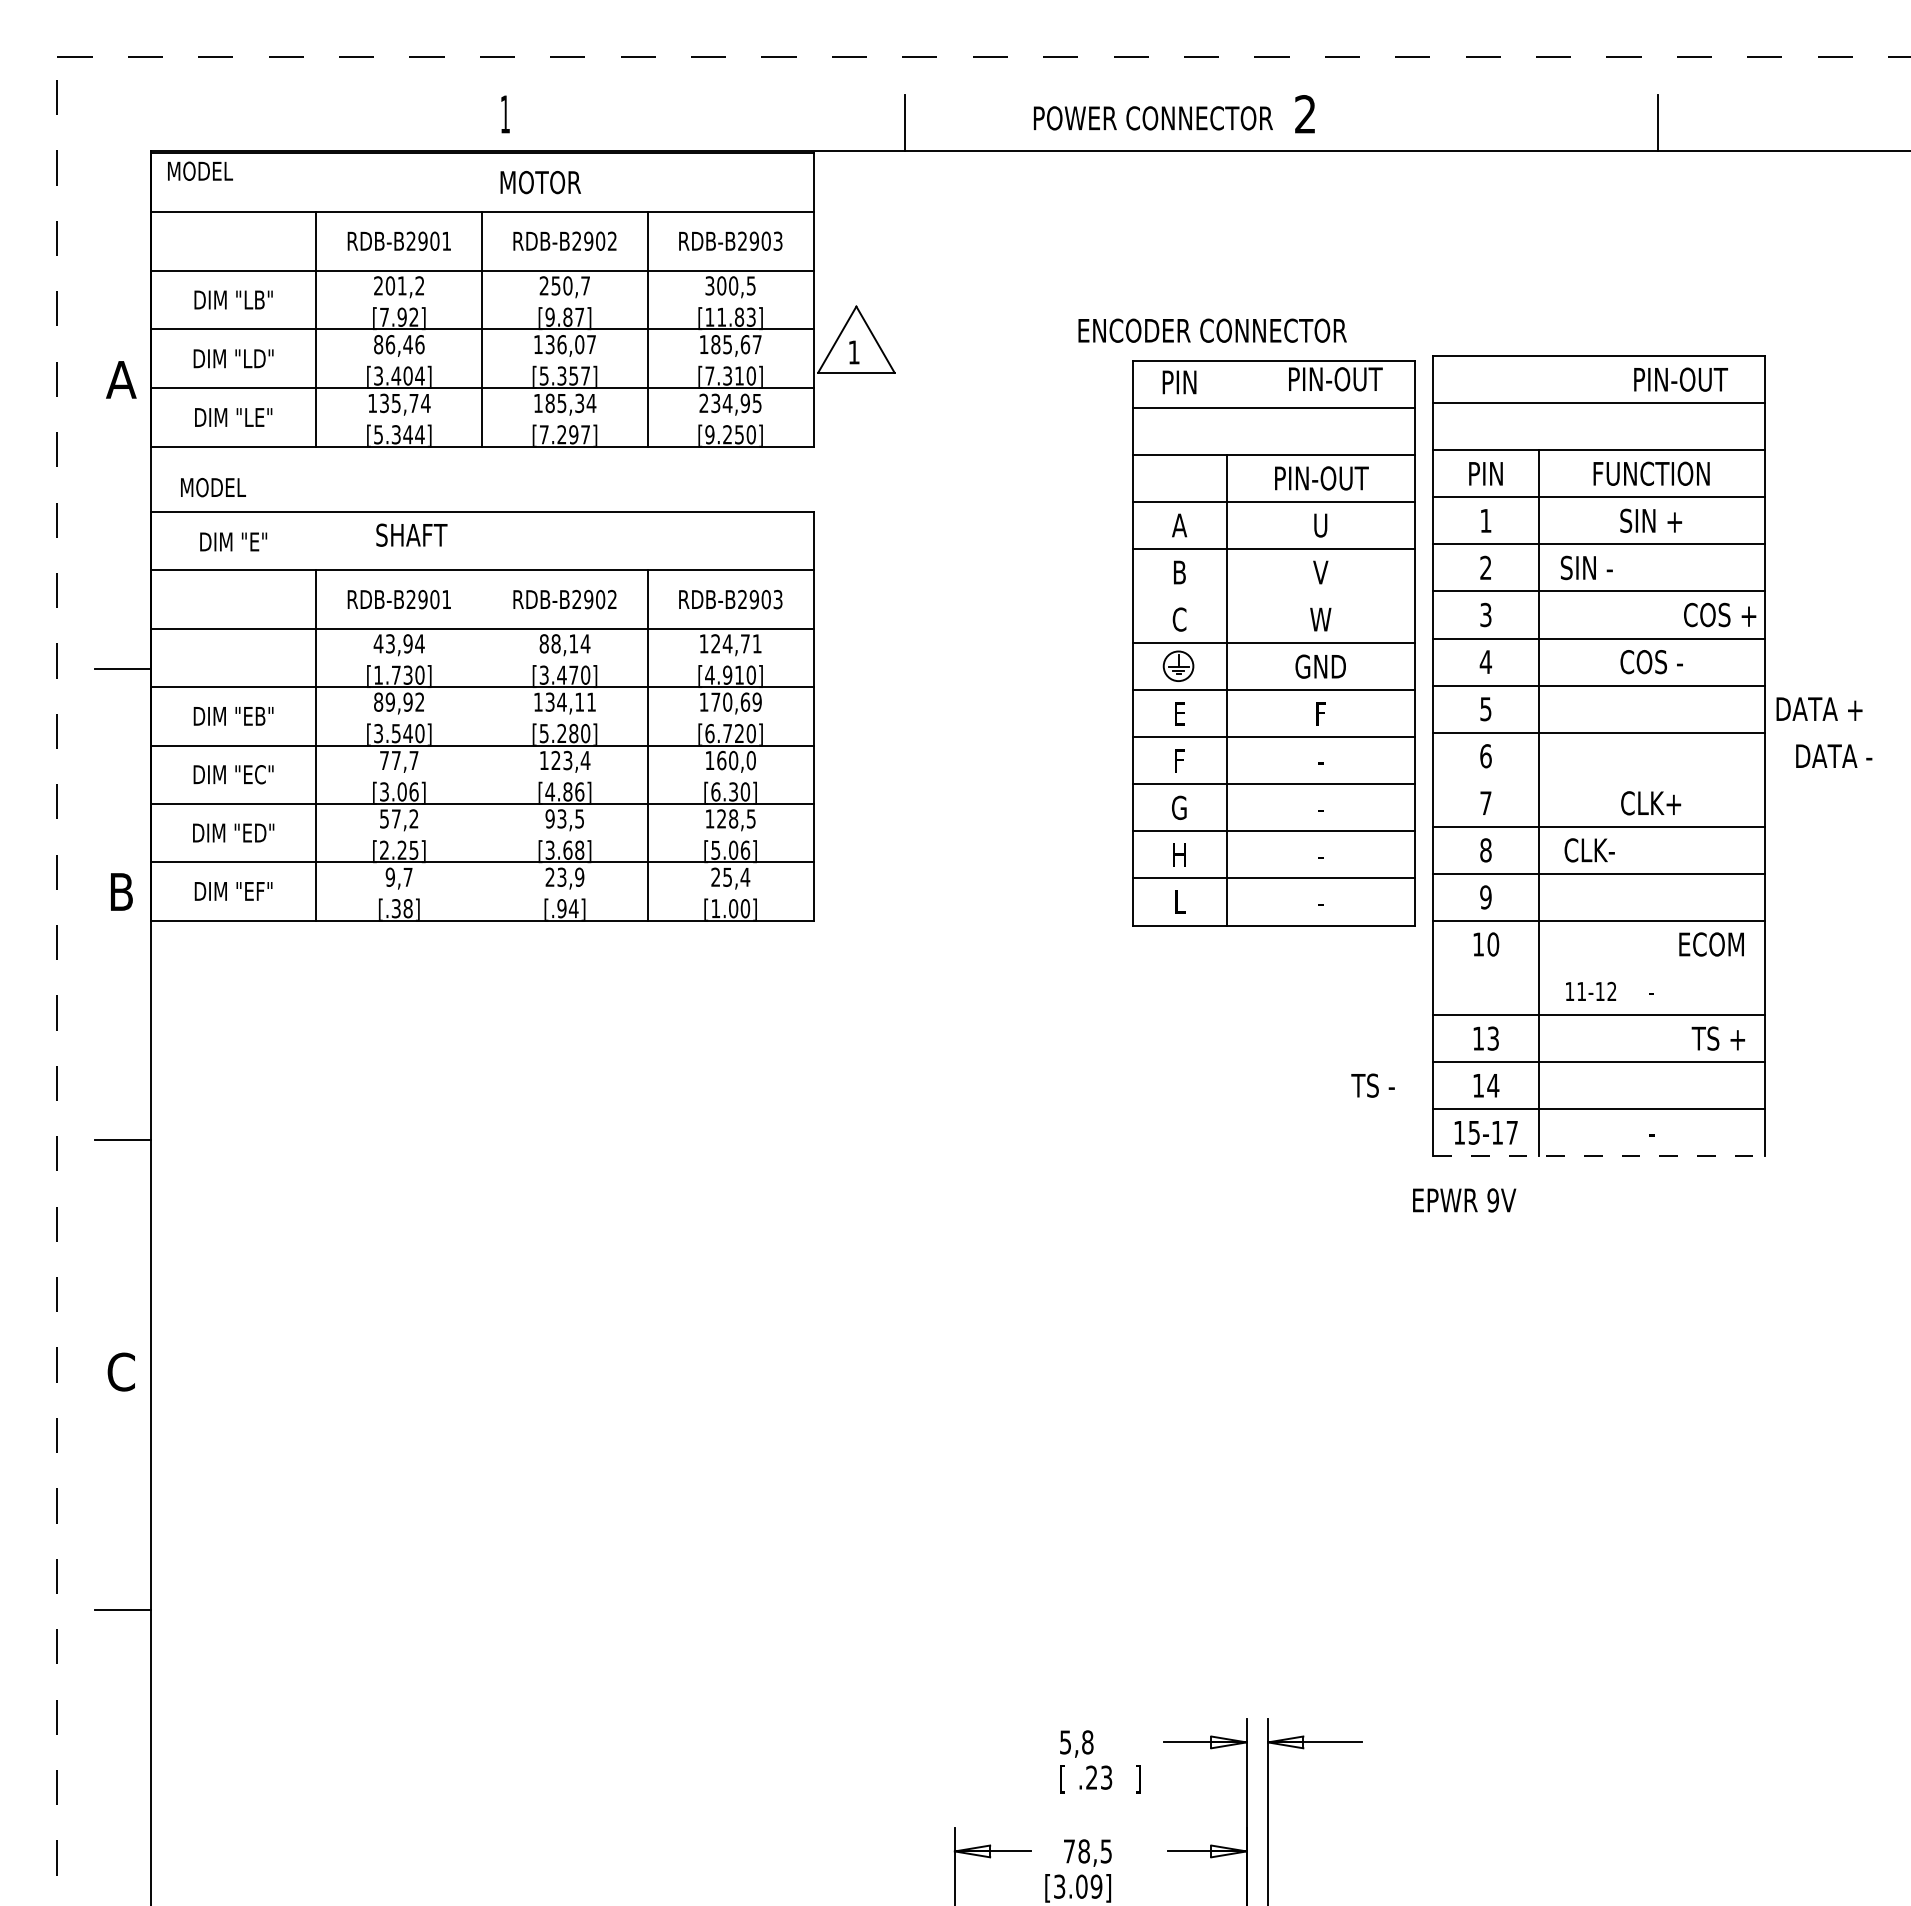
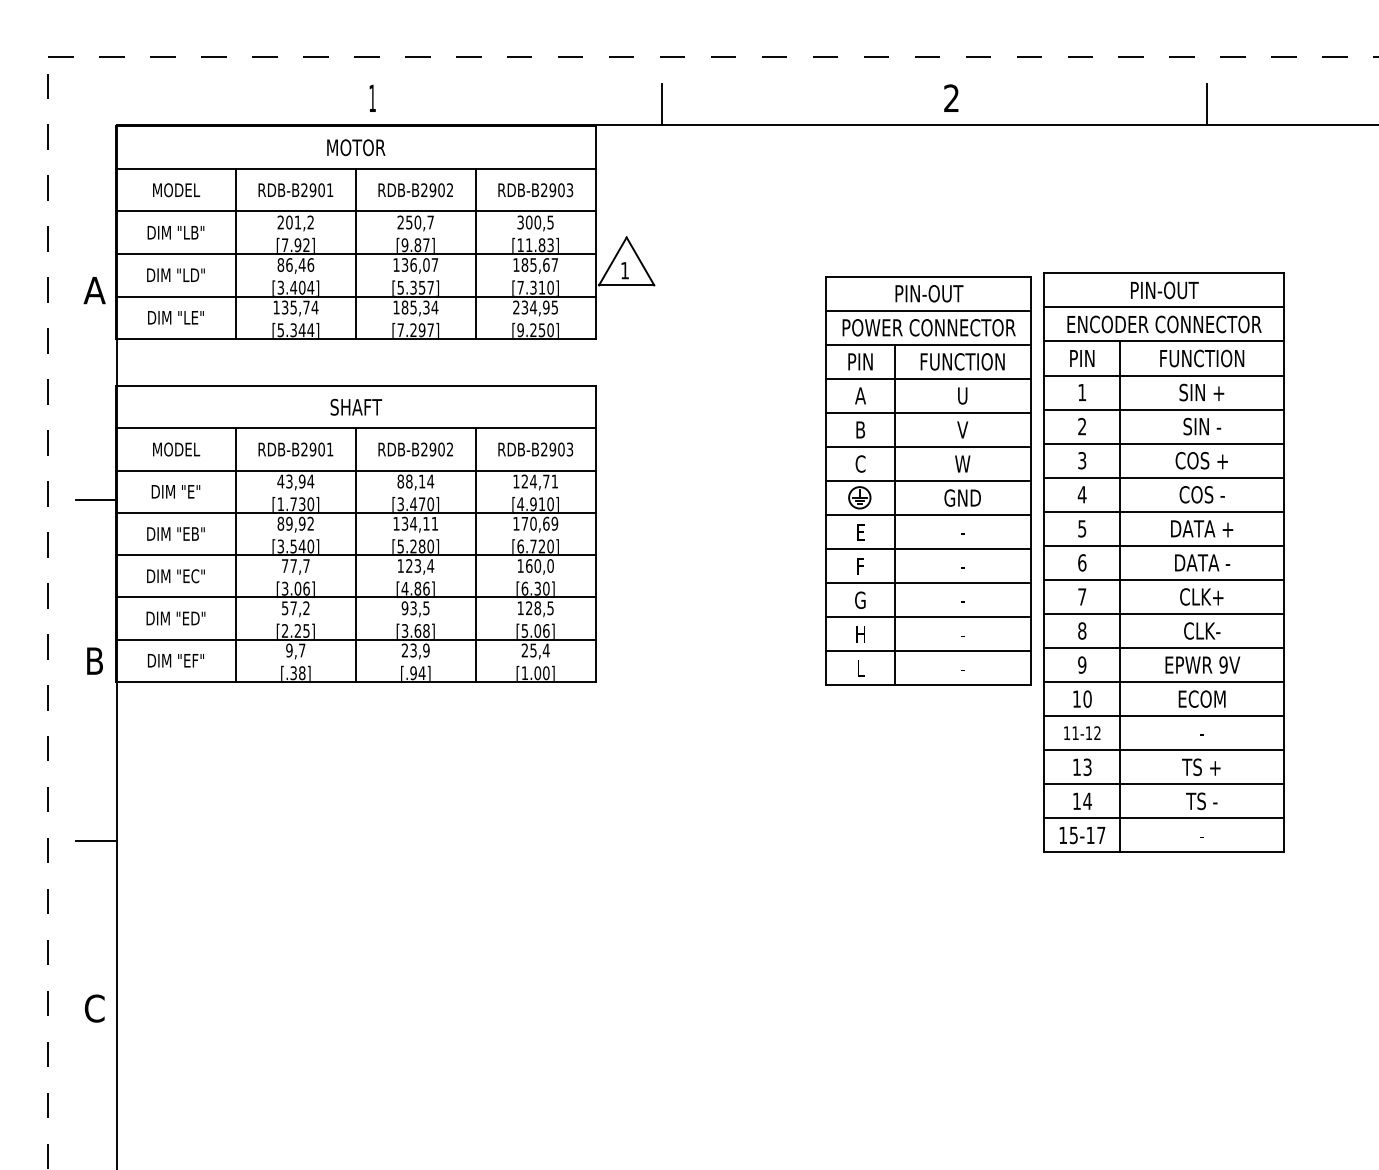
text: (1153, 118) -> (929, 327), moved
text: (200, 170) -> (176, 189), moved
text: (540, 182) -> (356, 147), moved
text: (1212, 330) -> (1164, 324), moved
text: (1335, 379) -> (929, 293), moved
text: (1680, 379) -> (1164, 290), moved
text: (1179, 382) -> (860, 361), moved
text: (1320, 478) -> (962, 361), PIN-OUT -> FUNCTION
text: (213, 487) -> (176, 449), moved
text: (411, 534) -> (356, 406), moved
text: (233, 541) -> (175, 491), moved
text: (1586, 567) -> (1202, 426), moved
line: (1273, 596) -> (928, 447), added
text: (1720, 614) -> (1202, 460), moved
text: (1819, 708) -> (1202, 528), moved
text: (1320, 713) -> (962, 531), F -> -
line: (482, 745) -> (356, 555), added
text: (1834, 755) -> (1202, 562), moved
line: (1598, 779) -> (1163, 579), added
text: (1589, 850) -> (1202, 631), moved
text: (1711, 944) -> (1202, 699), moved
line: (1598, 968) -> (1163, 716), added
text: (1591, 990) -> (1082, 732), moved
text: (1717, 1038) -> (1200, 767), moved
text: (1372, 1085) -> (1201, 801), moved
line: (1598, 1156) -> (1163, 852), dashed -> solid
text: (1464, 1200) -> (1202, 665), moved

